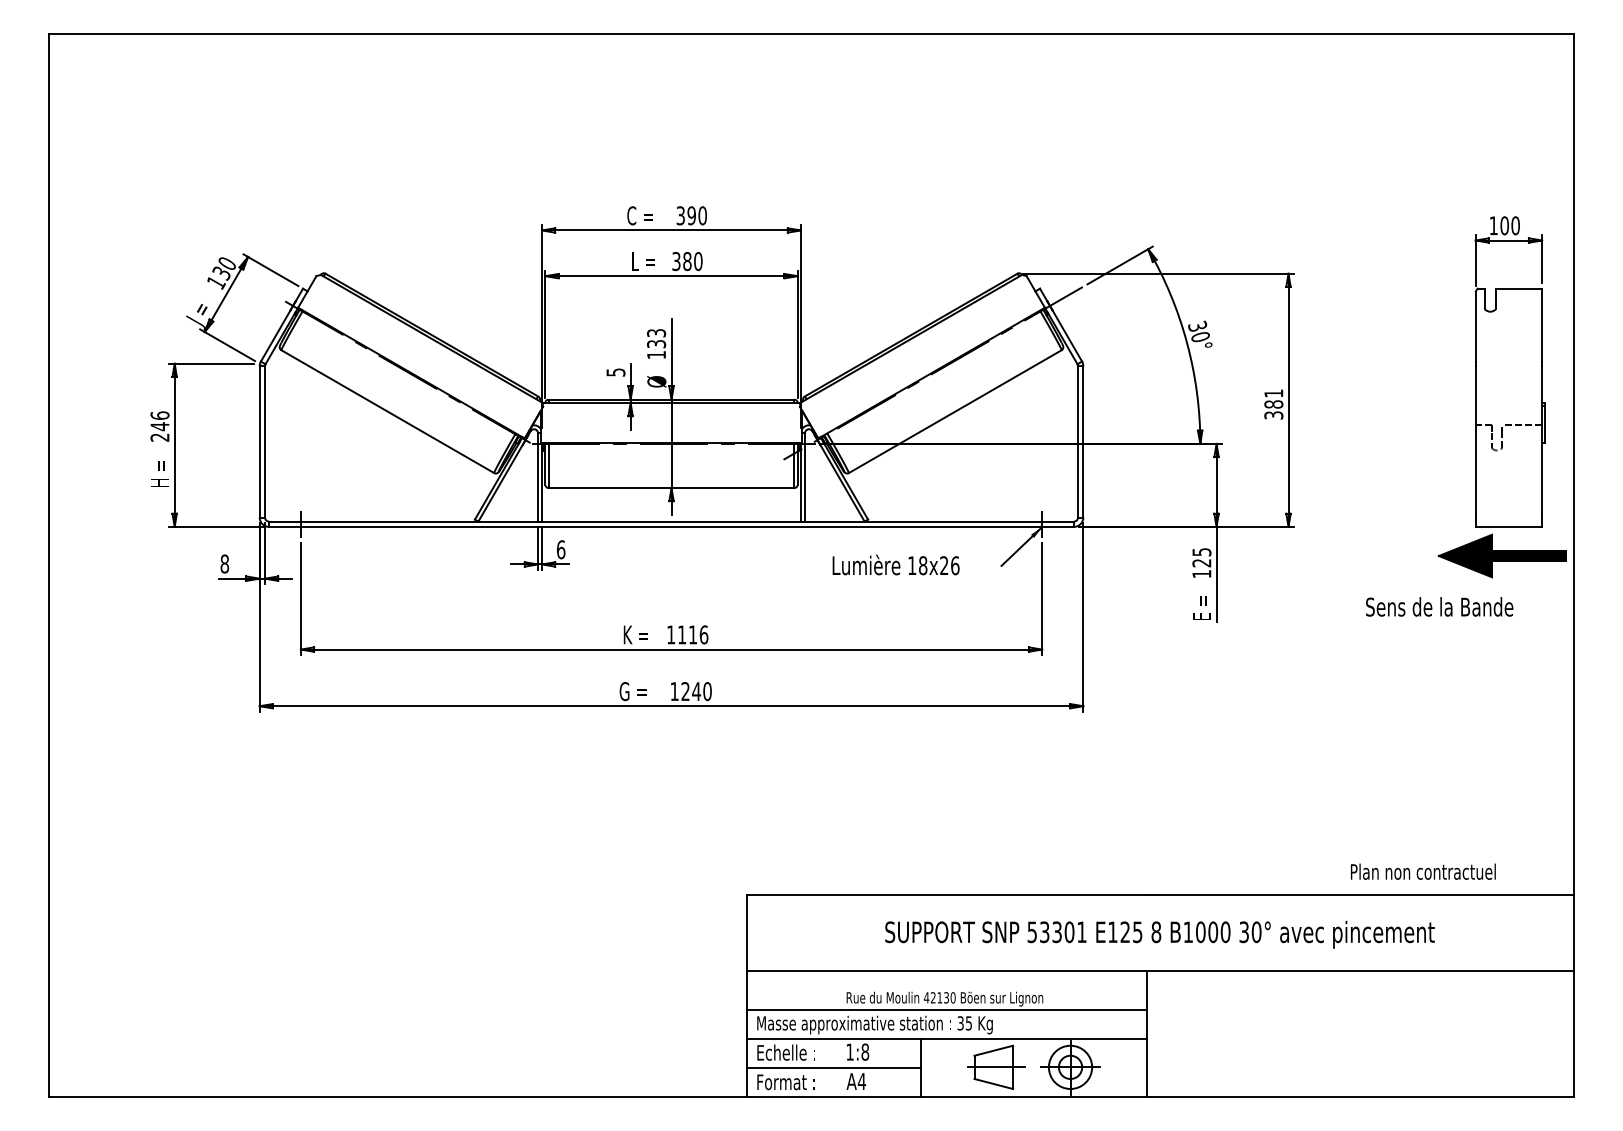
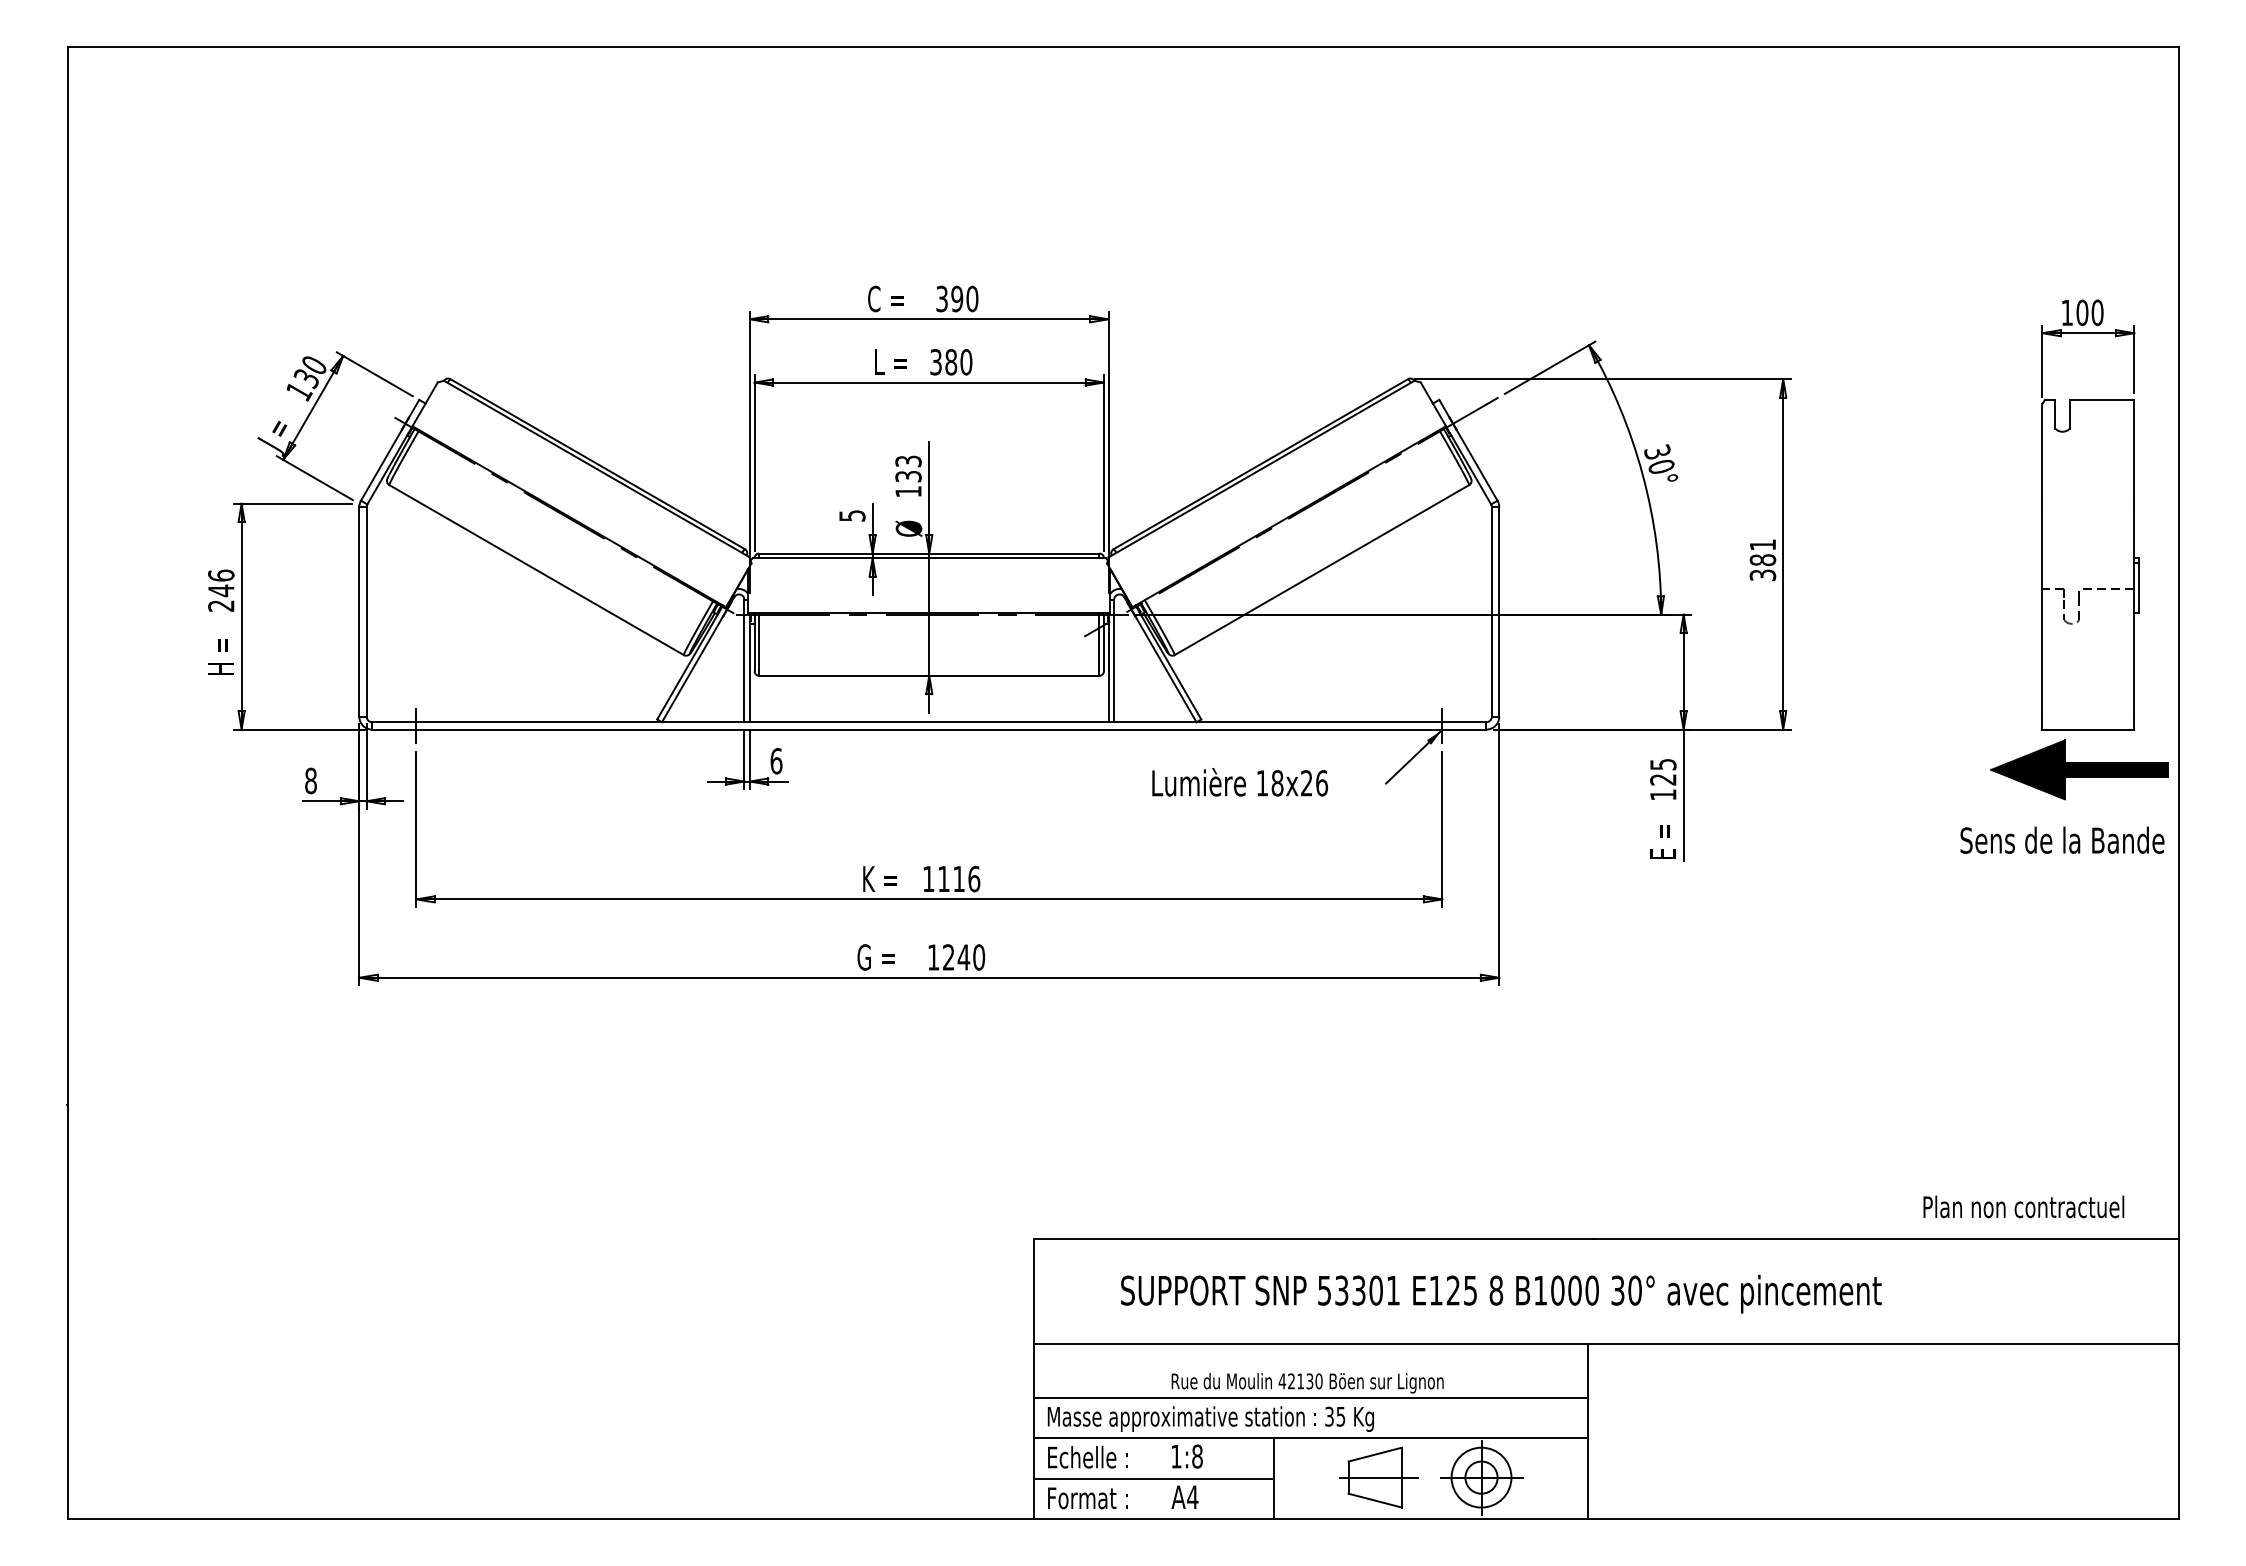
text: (1439, 606) -> (2062, 839), moved
text: (1423, 871) -> (2023, 1206), moved
text: (1160, 934) -> (1501, 1293), moved

